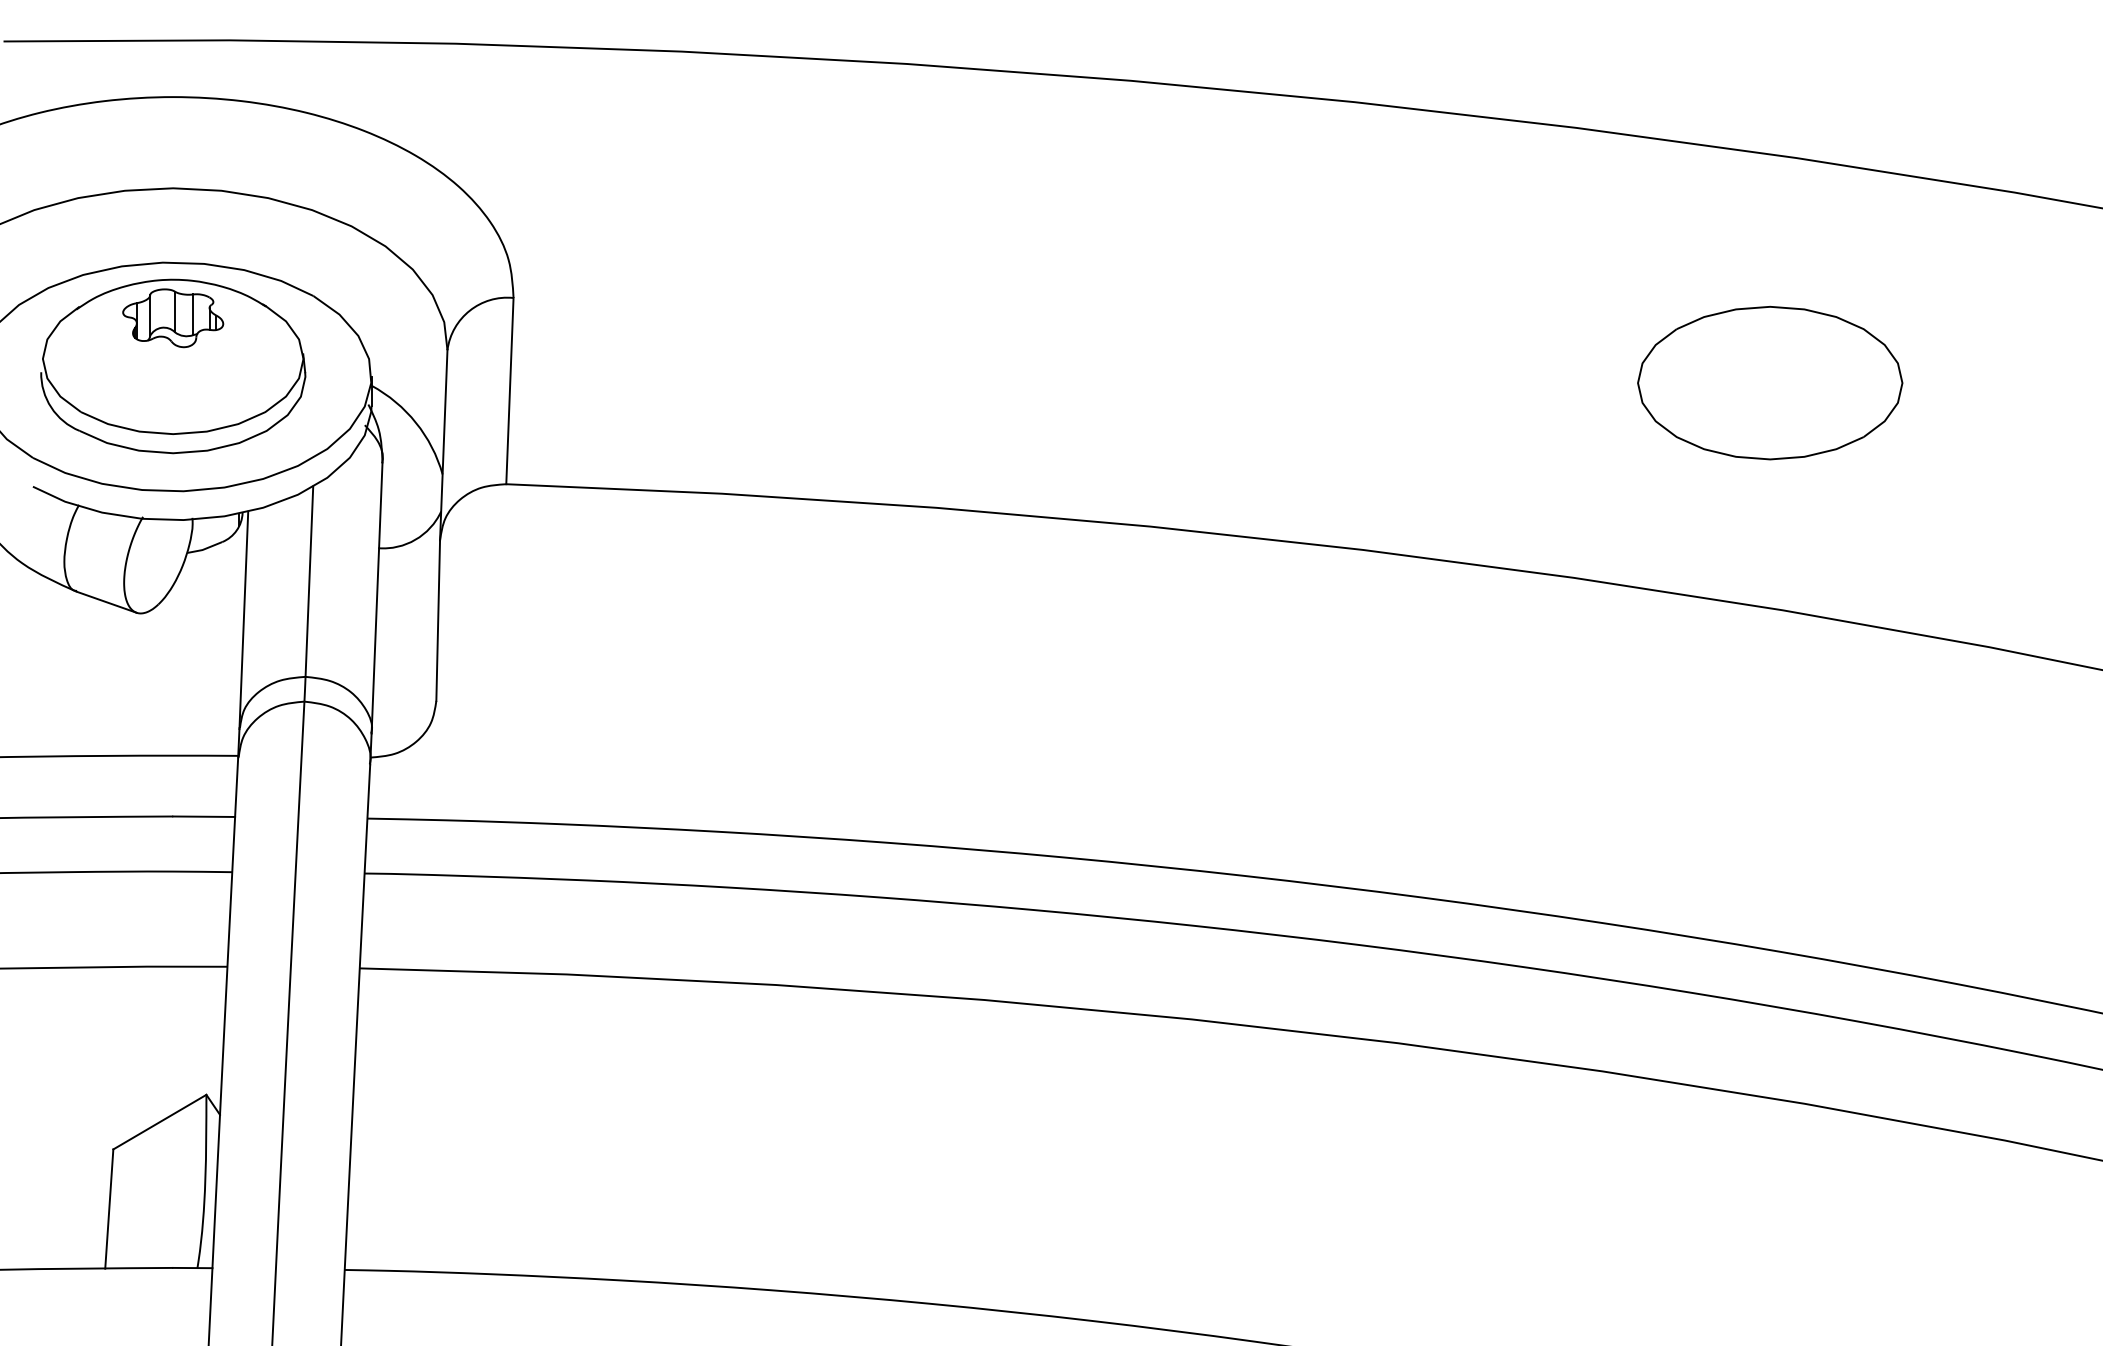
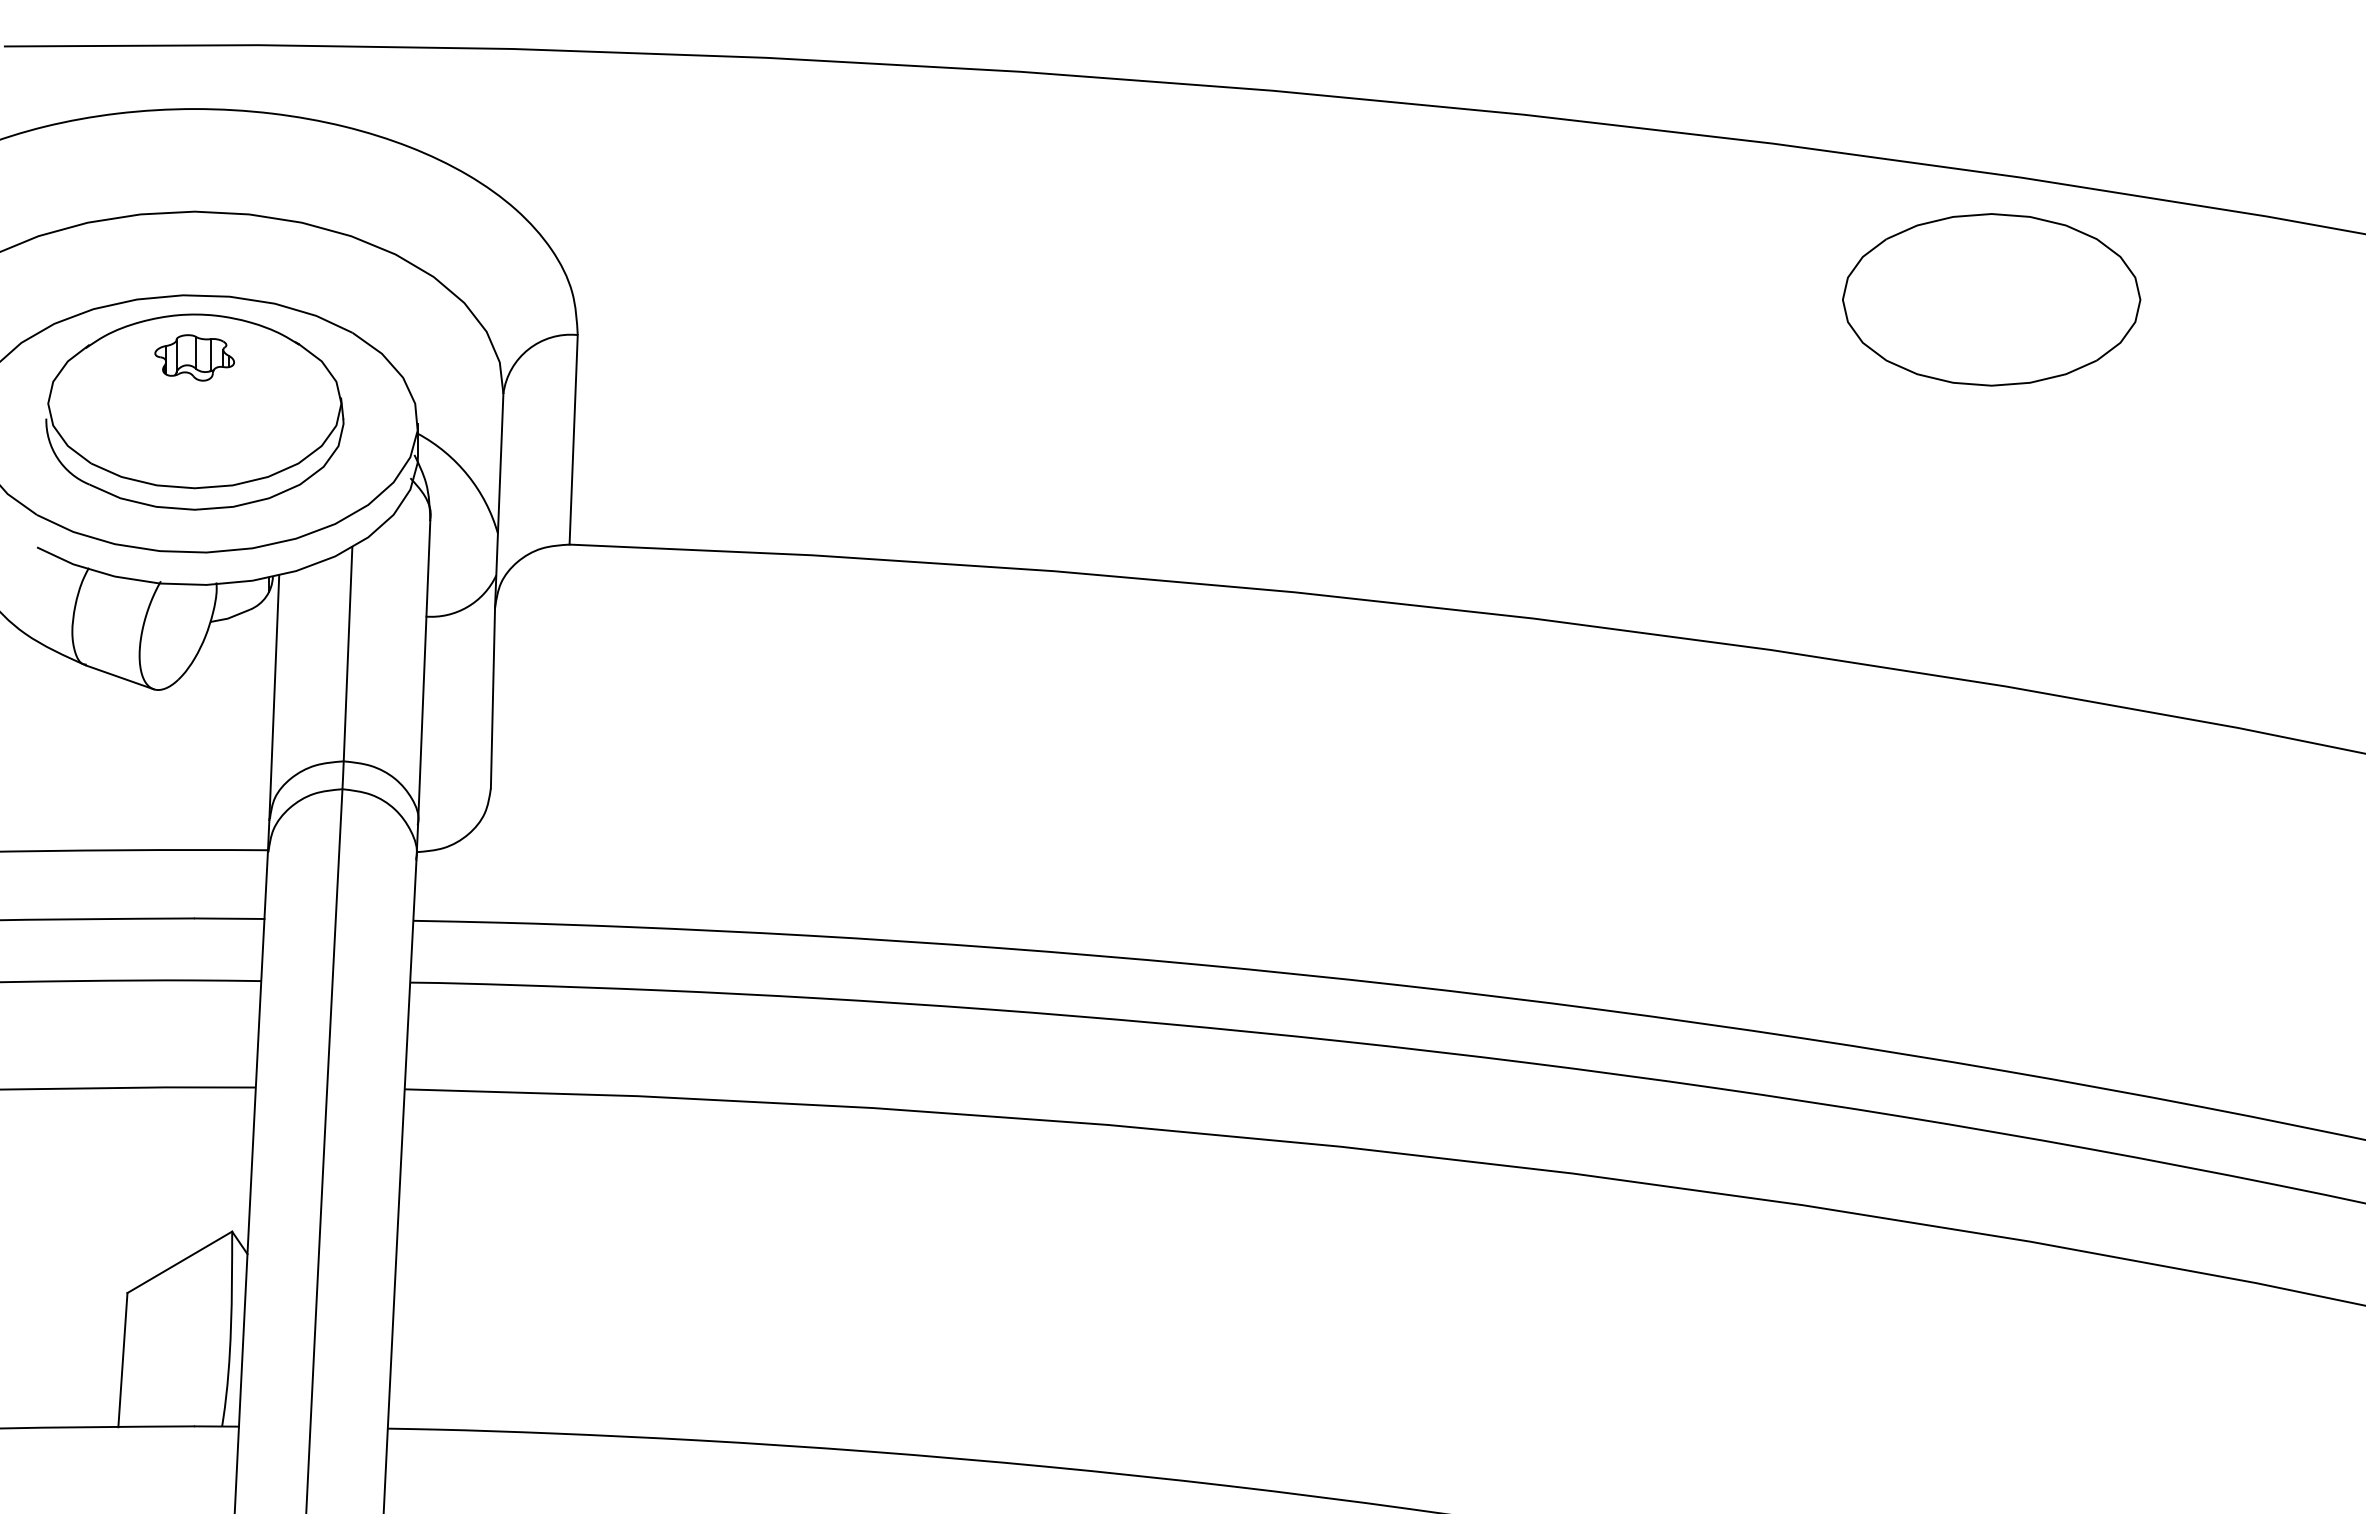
part: (172, 317) -> (194, 357), size x0.7
part: (1770, 382) -> (1991, 299), moved

